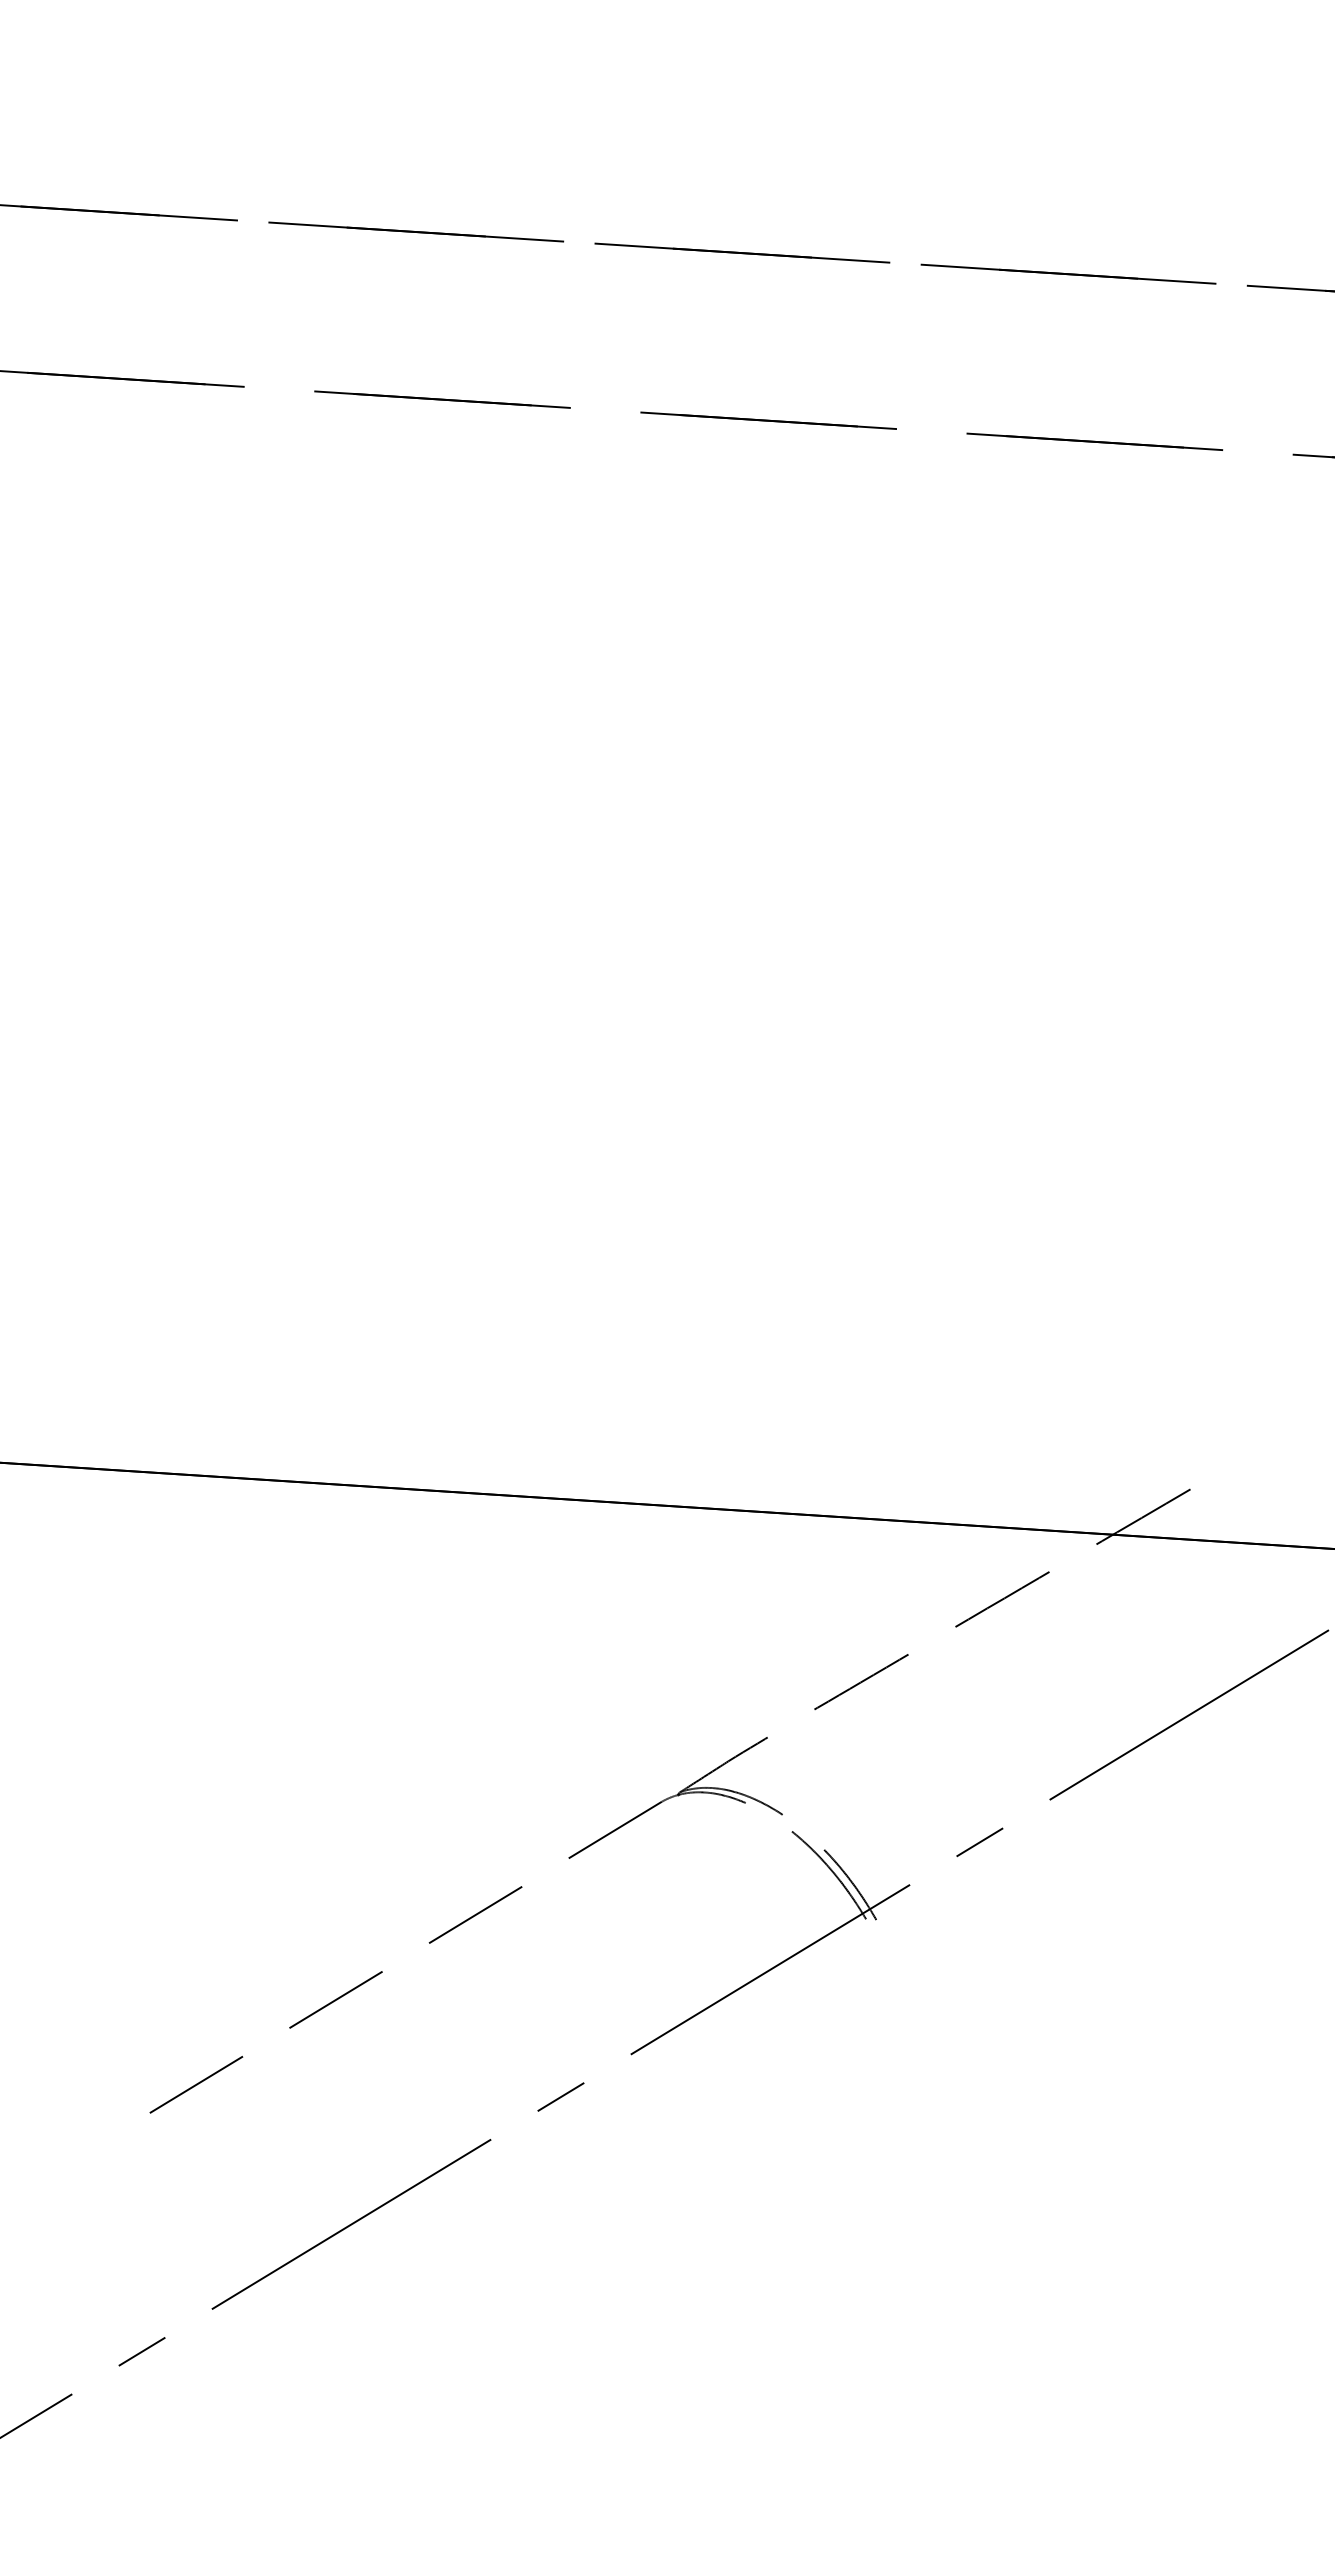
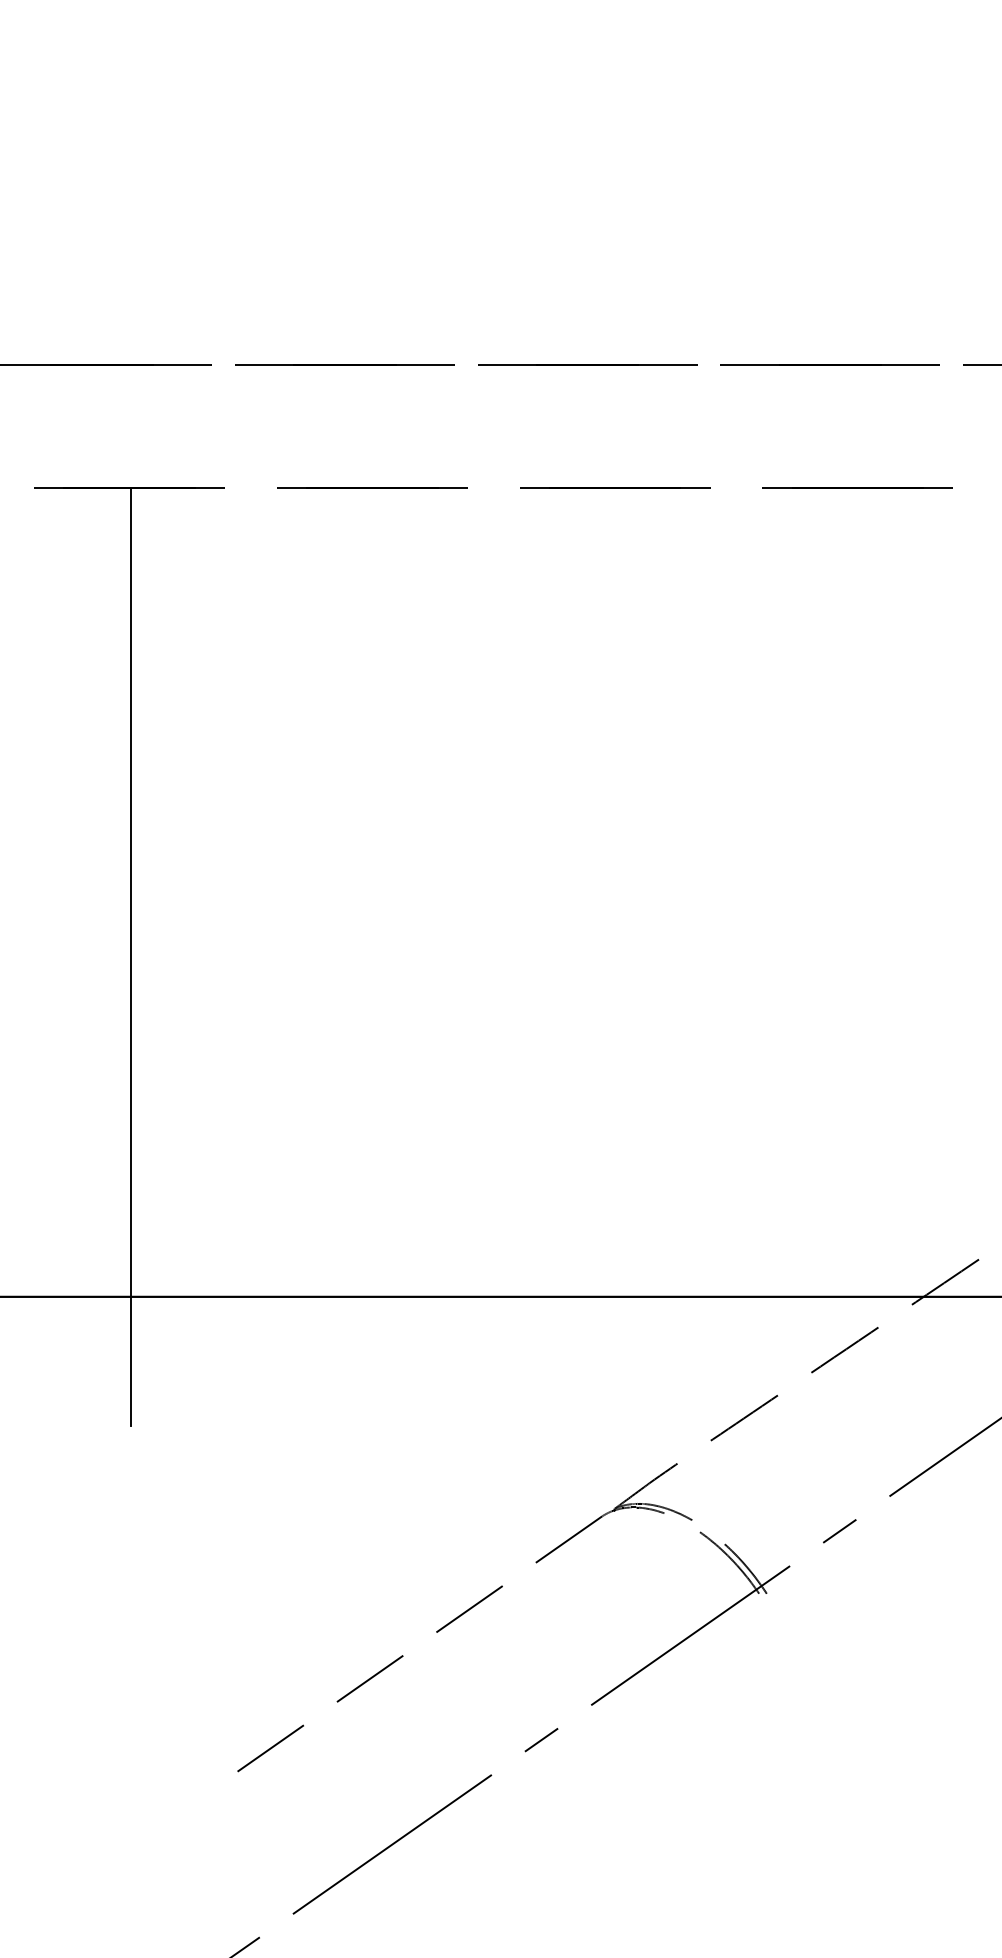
line: (78, 1008) -> (131, 956), added

